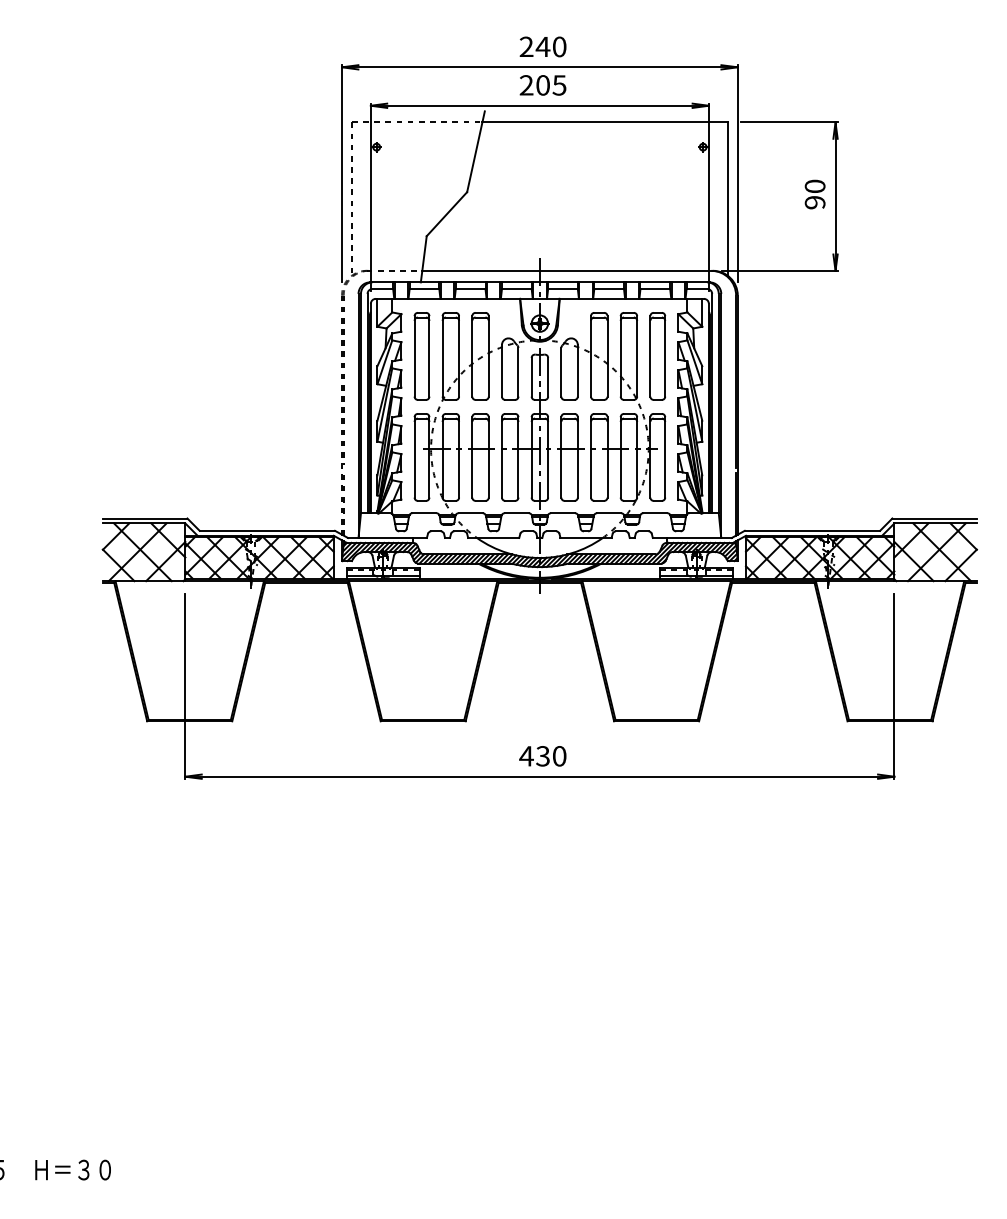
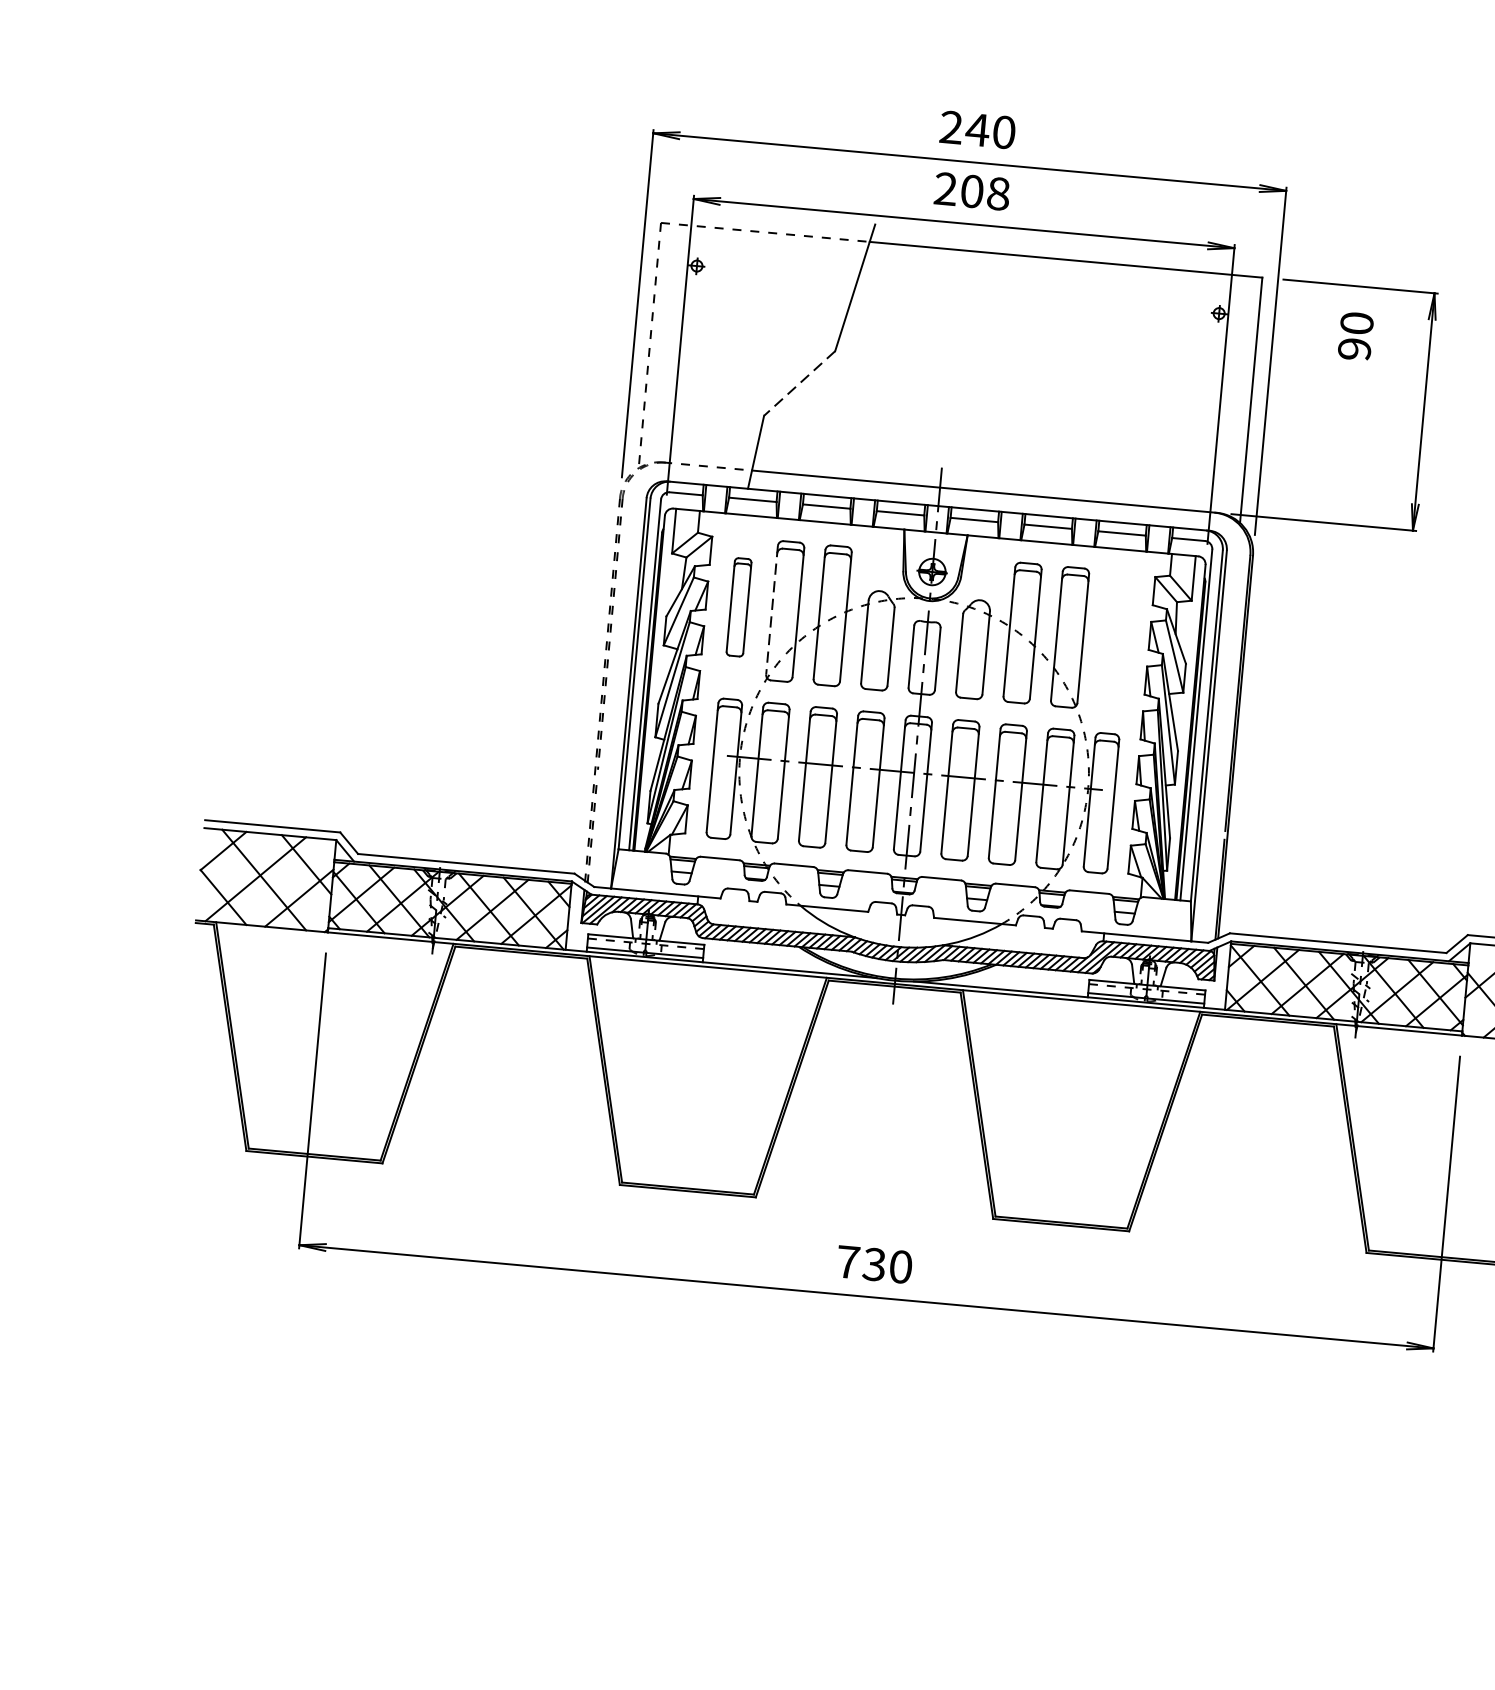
text: (559, 85) -> (998, 194), 205 -> 208
text: (814, 194) -> (1354, 336), moved
line: (446, 214) -> (798, 383), solid -> dashed
part: (421, 356) -> (738, 607), size x0.7
line: (442, 356) -> (771, 610), solid -> dashed
part: (657, 356) -> (1115, 641), removed
text: (526, 756) -> (847, 1262), 430 -> 730

